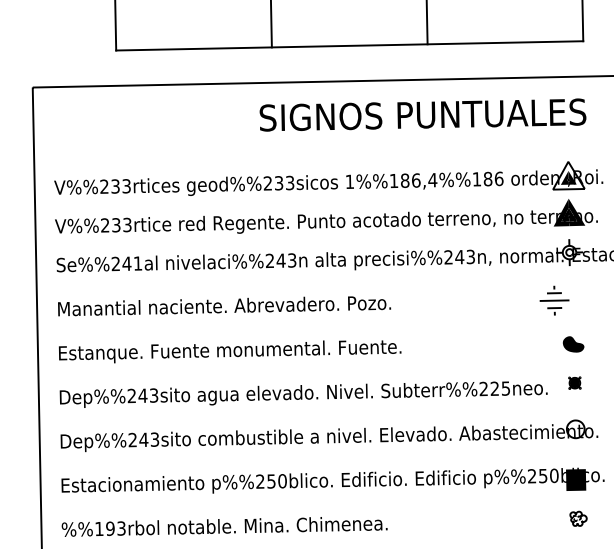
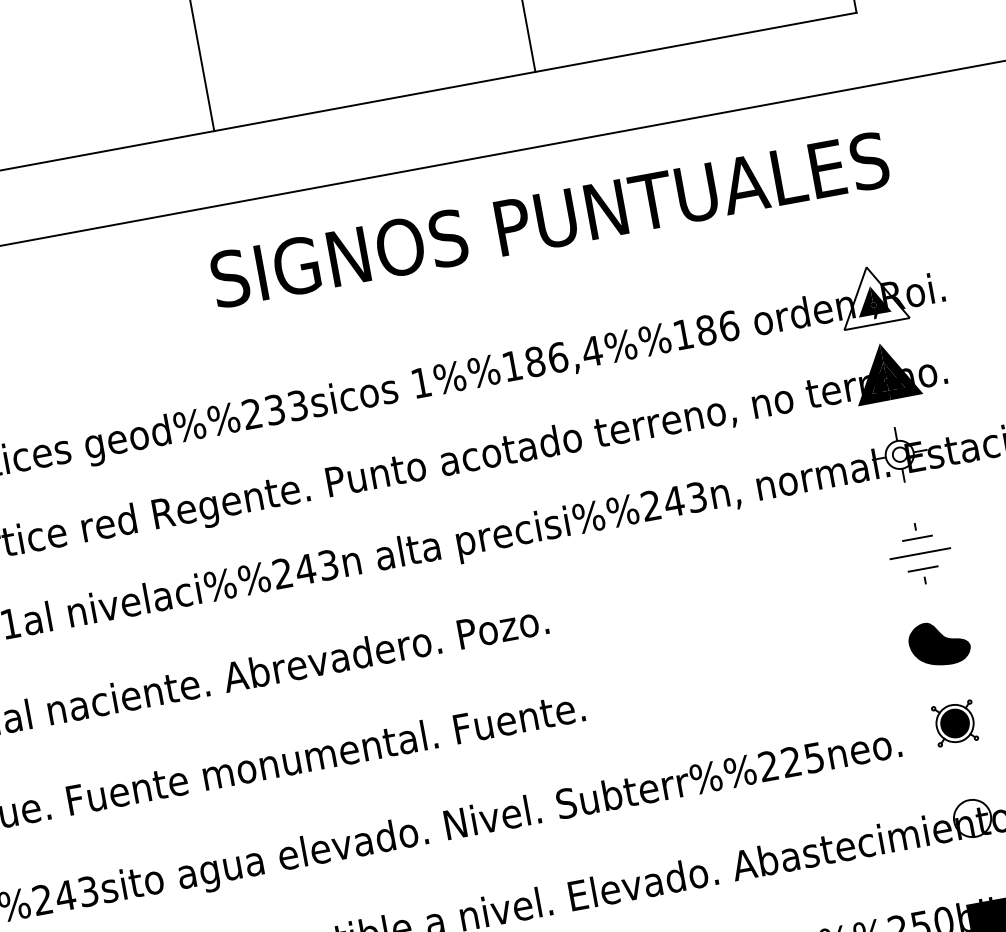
part: (554, 300) -> (920, 553), moved
part: (573, 344) -> (939, 643), size x1.43
part: (574, 382) -> (954, 721), size x1.67

